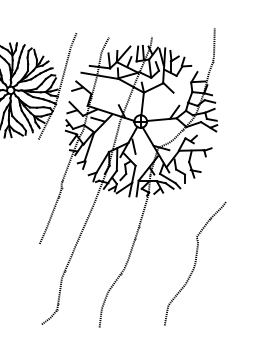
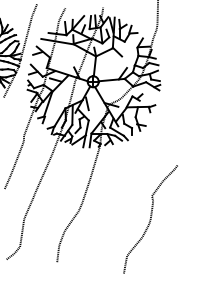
curve: (195, 263) -> (150, 219), moved

